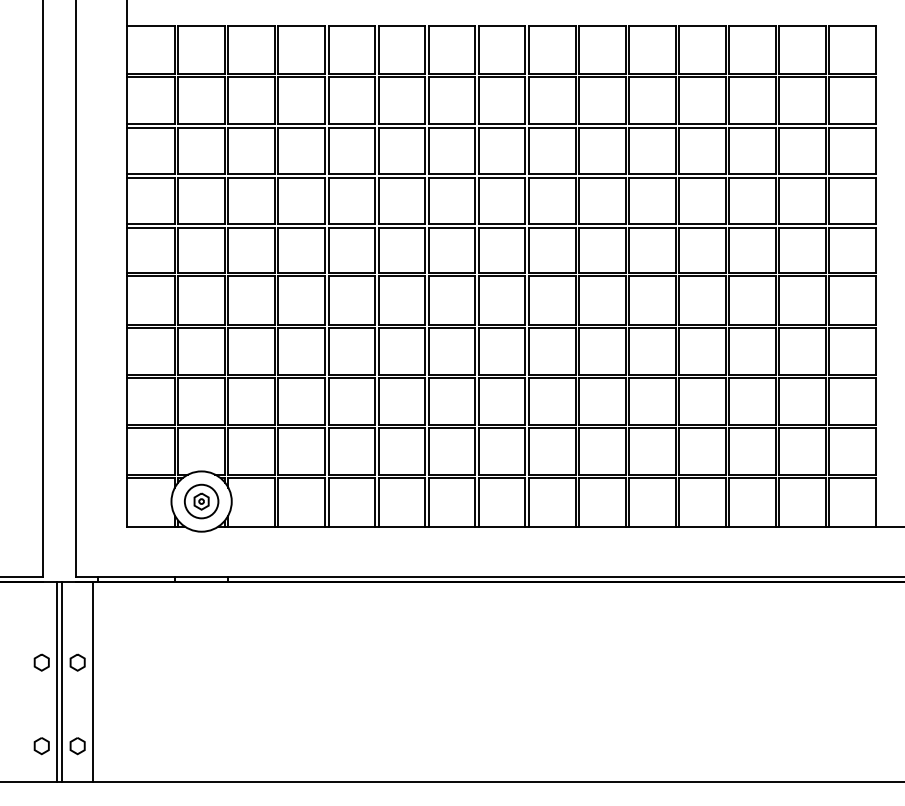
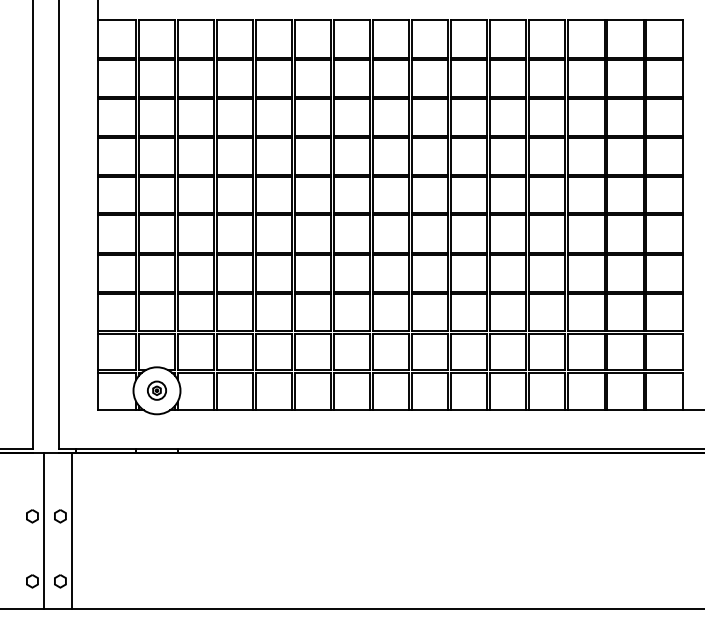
part: (200, 501) -> (156, 390), size x0.7
line: (62, 682) -> (48, 531), removed

